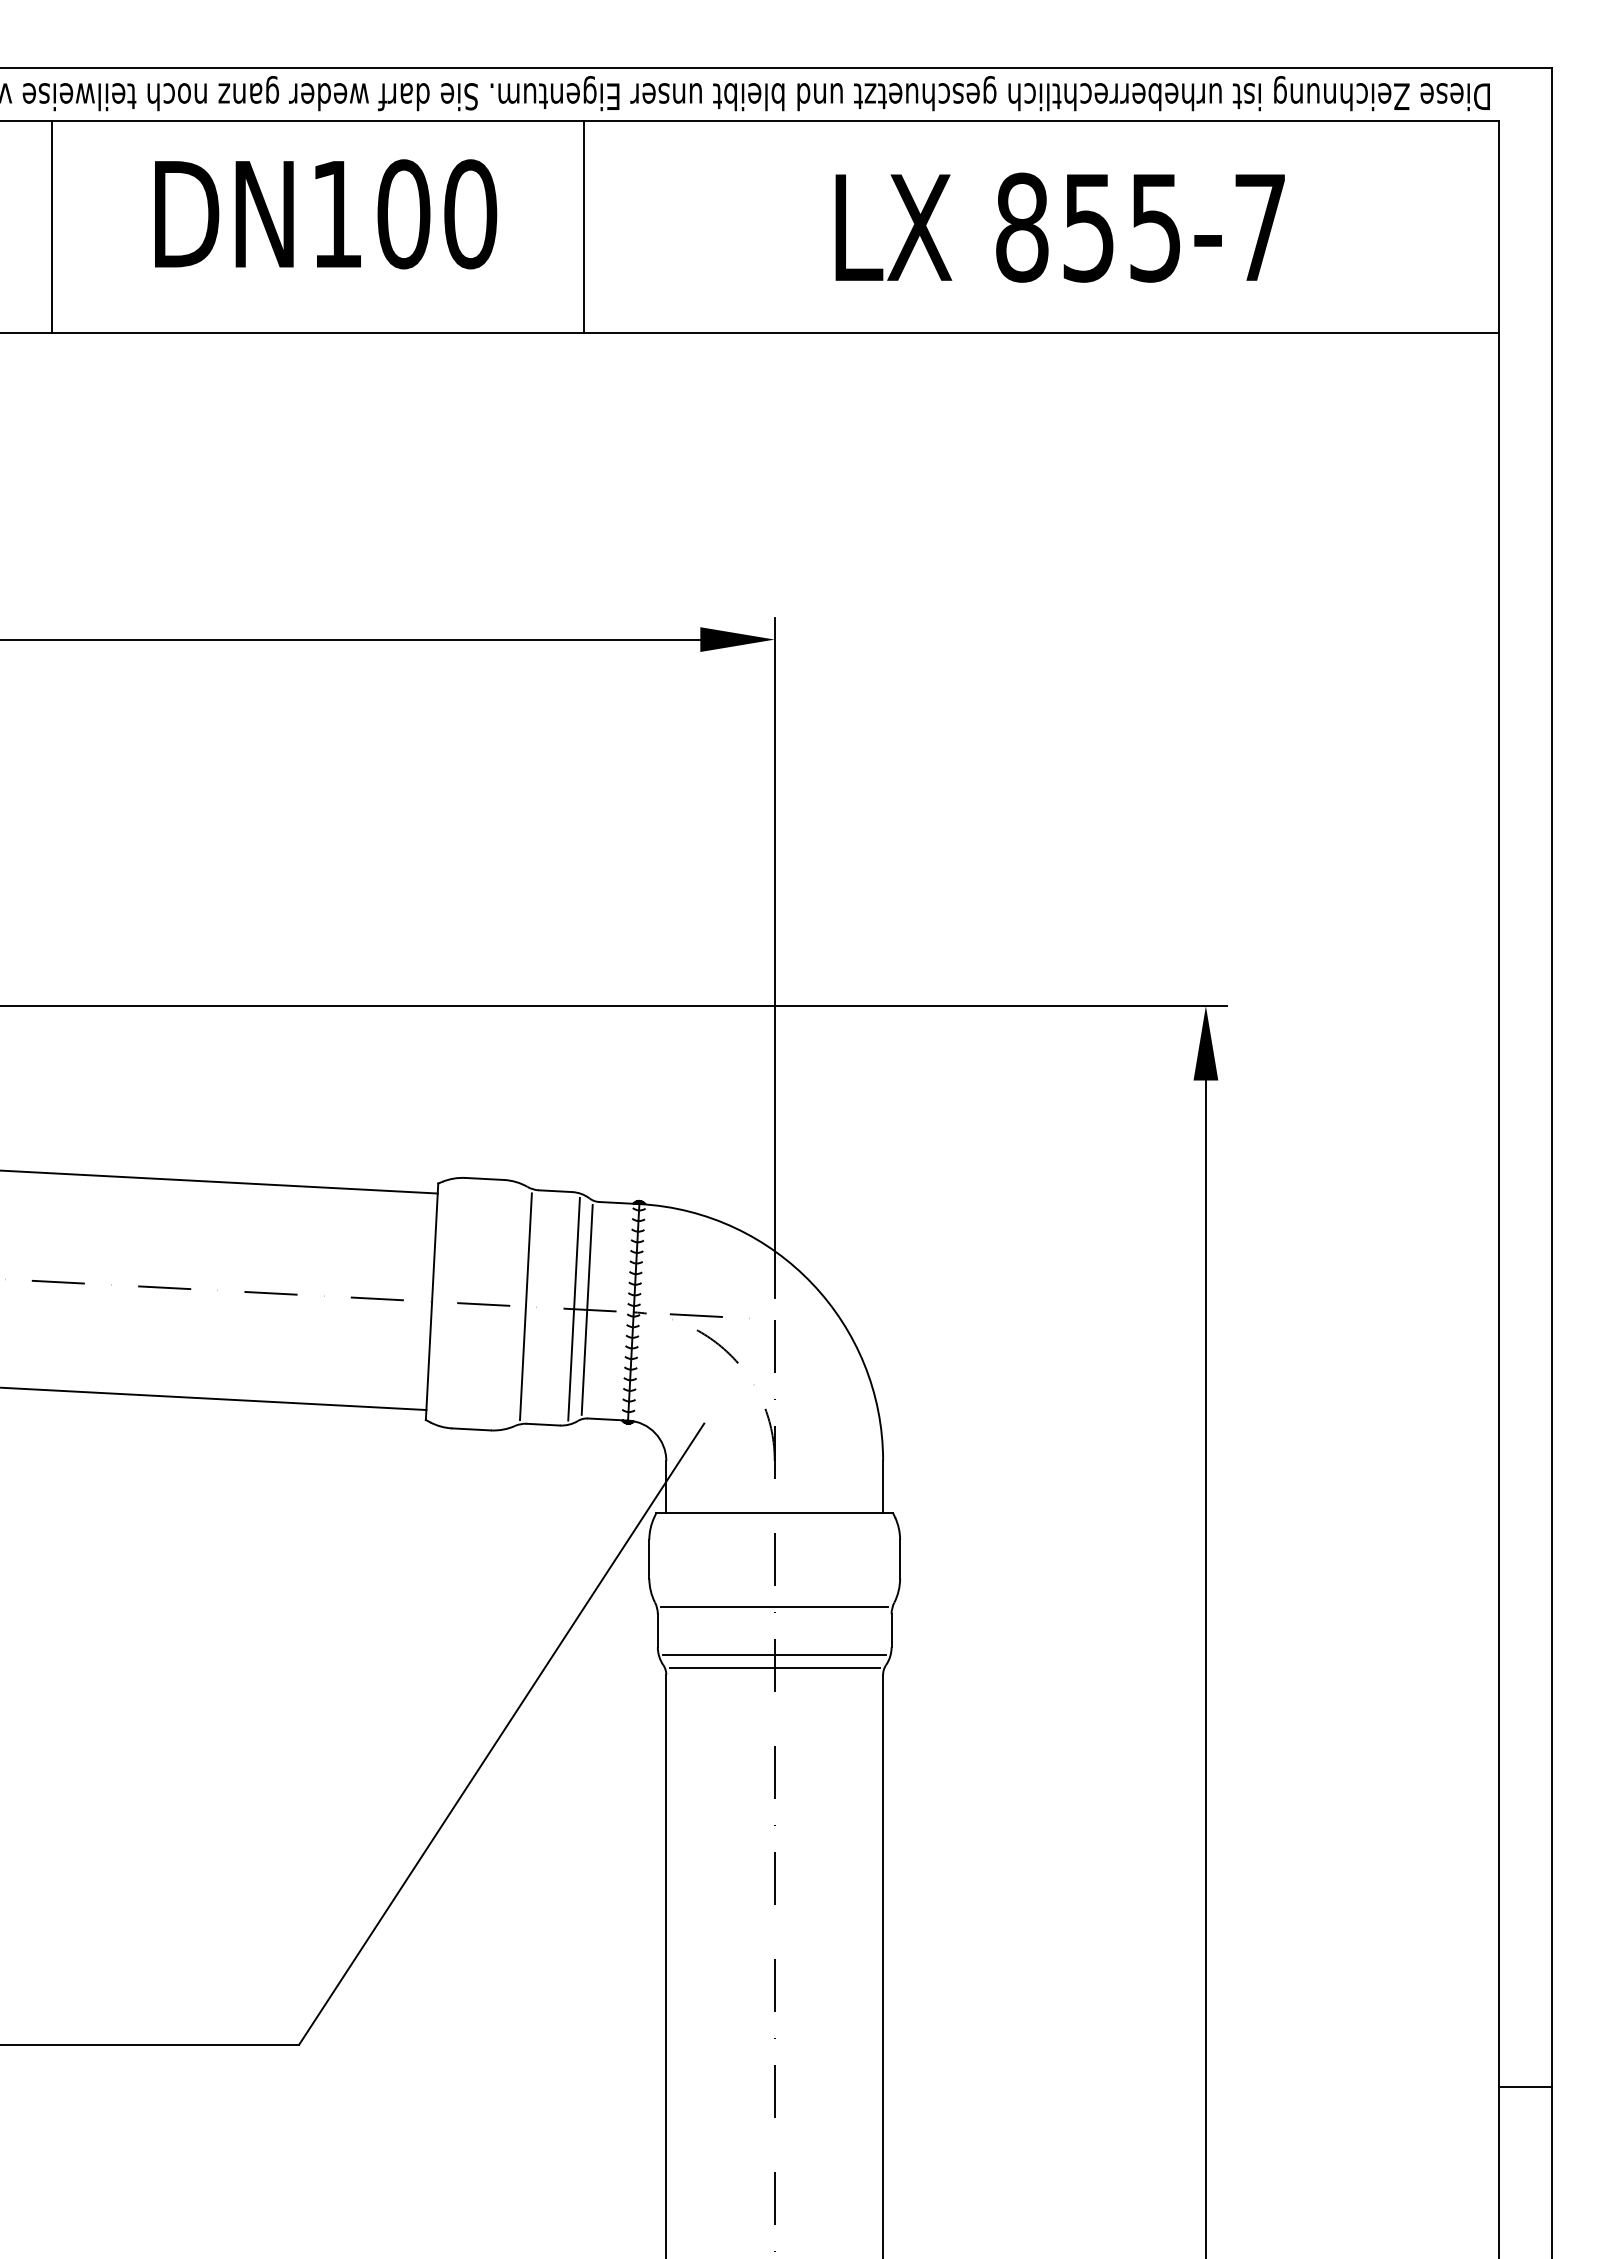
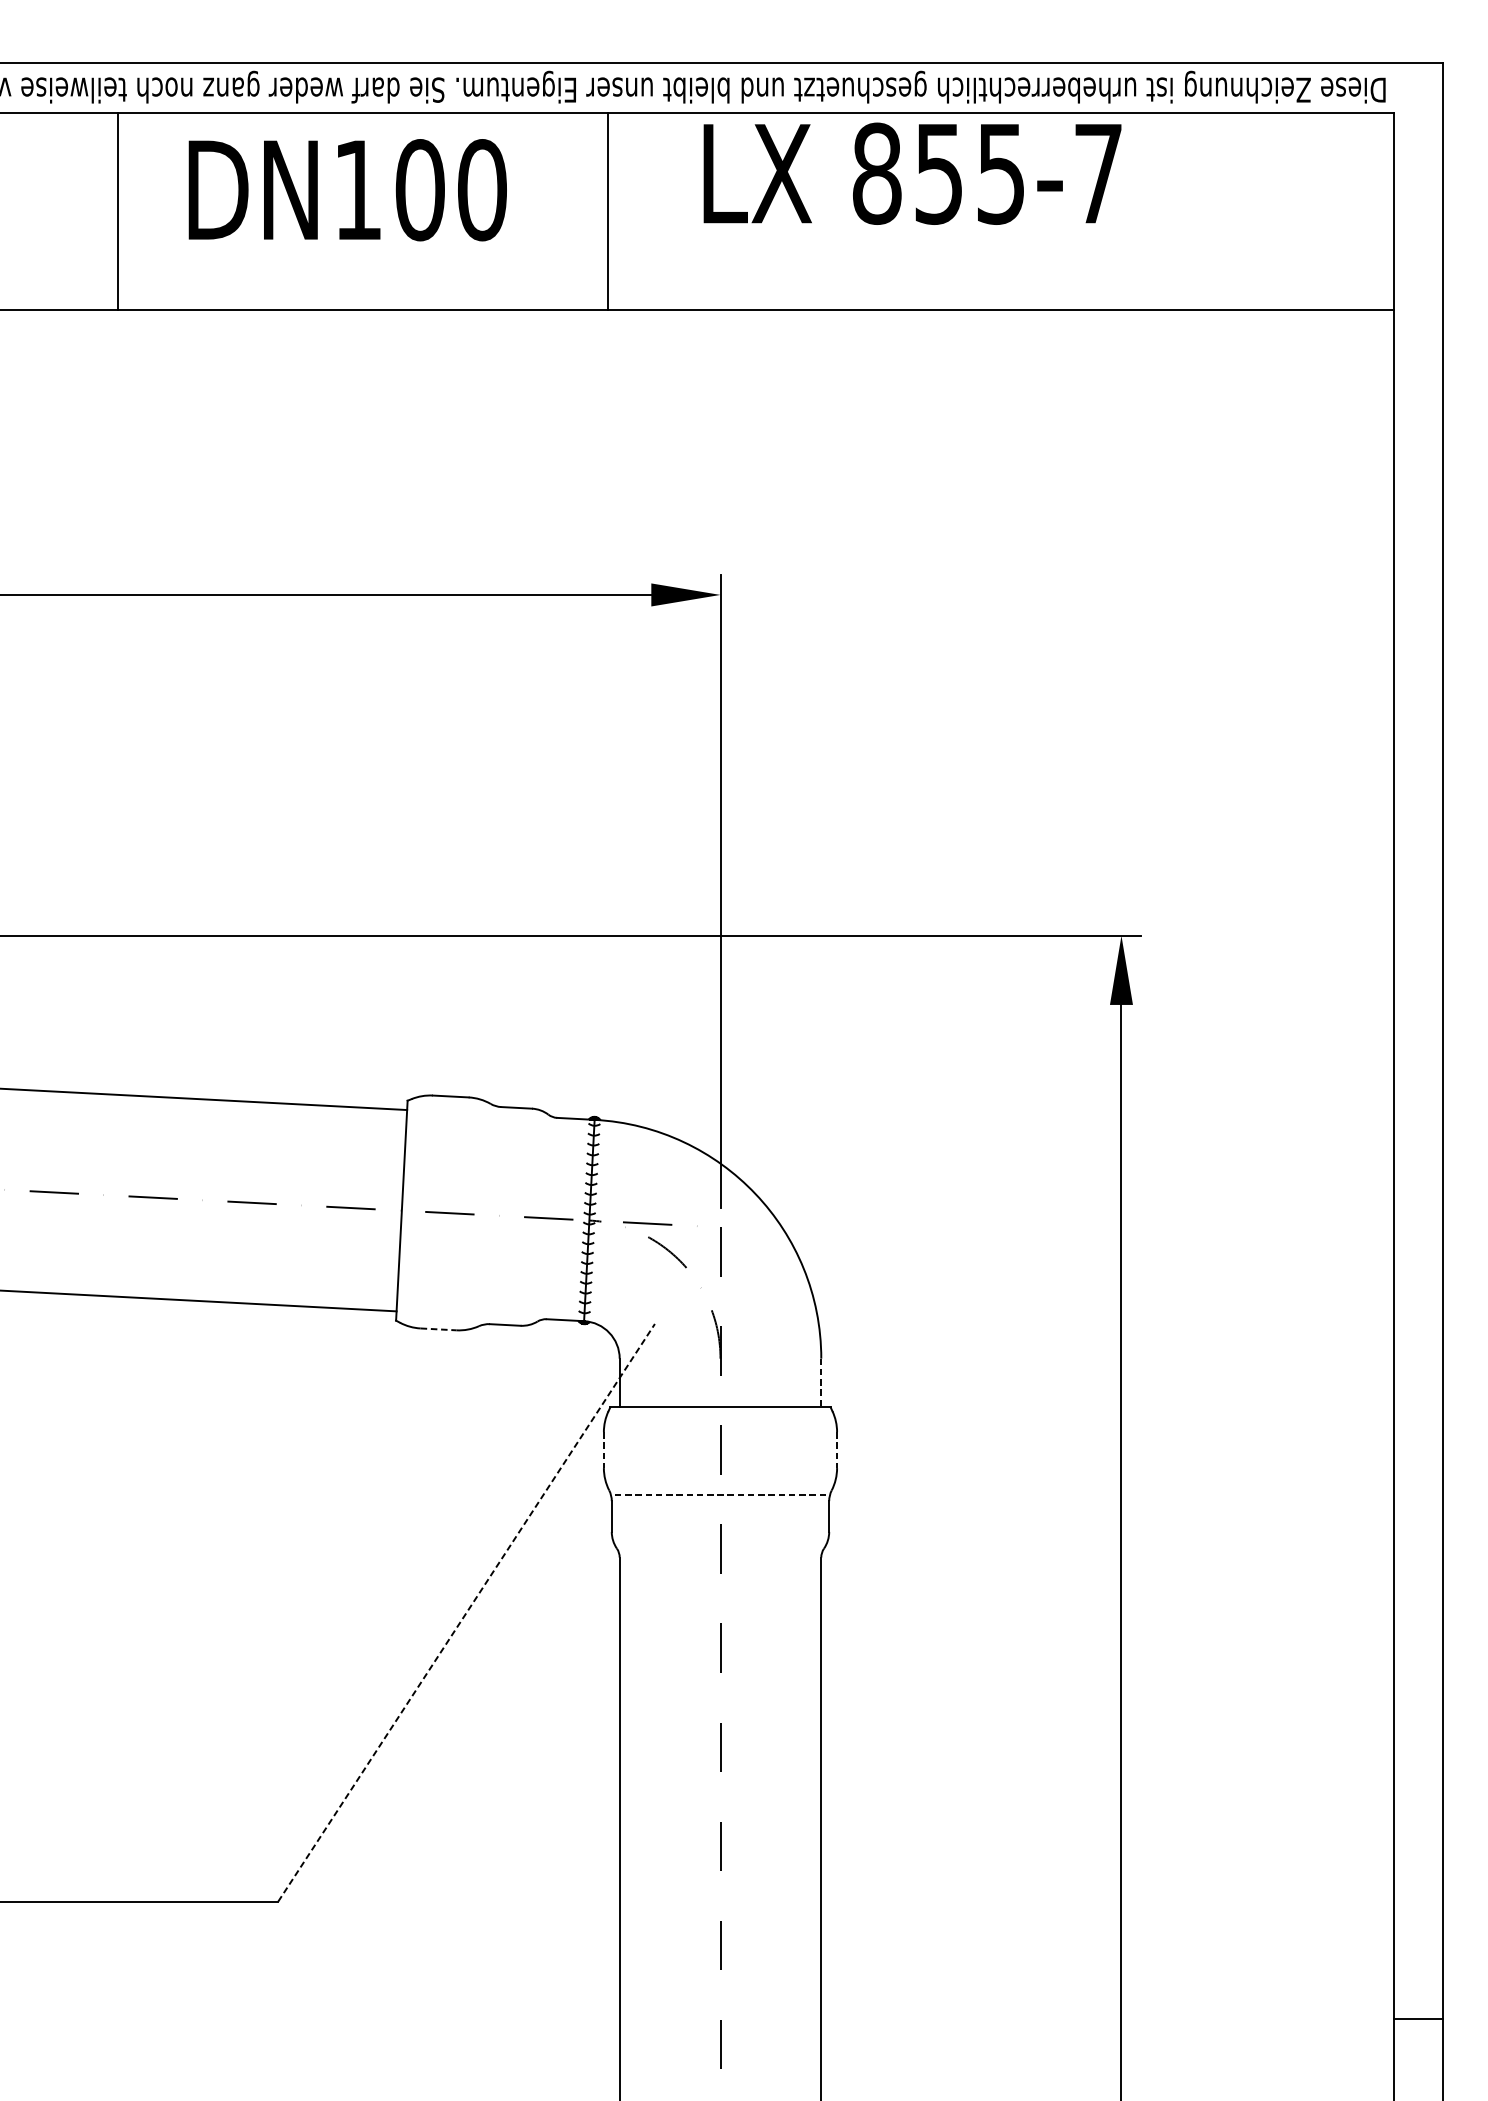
text: (326, 214) -> (348, 190), moved
line: (52, 226) -> (117, 210), moved
line: (583, 226) -> (607, 210), moved
text: (1059, 227) -> (911, 173), moved
line: (525, 1306) -> (488, 1215), removed
line: (573, 1308) -> (533, 1216), removed
line: (586, 1309) -> (545, 1217), removed
line: (472, 1429) -> (439, 1329), solid -> dashed
line: (883, 1487) -> (821, 1383), solid -> dashed
line: (649, 1559) -> (604, 1450), solid -> dashed
line: (900, 1559) -> (837, 1450), solid -> dashed
line: (774, 1607) -> (720, 1494), solid -> dashed
line: (774, 1655) -> (720, 1539), removed
line: (774, 1668) -> (720, 1551), removed
line: (501, 1734) -> (466, 1613), solid -> dashed
line: (1524, 2086) -> (1417, 2018), moved

